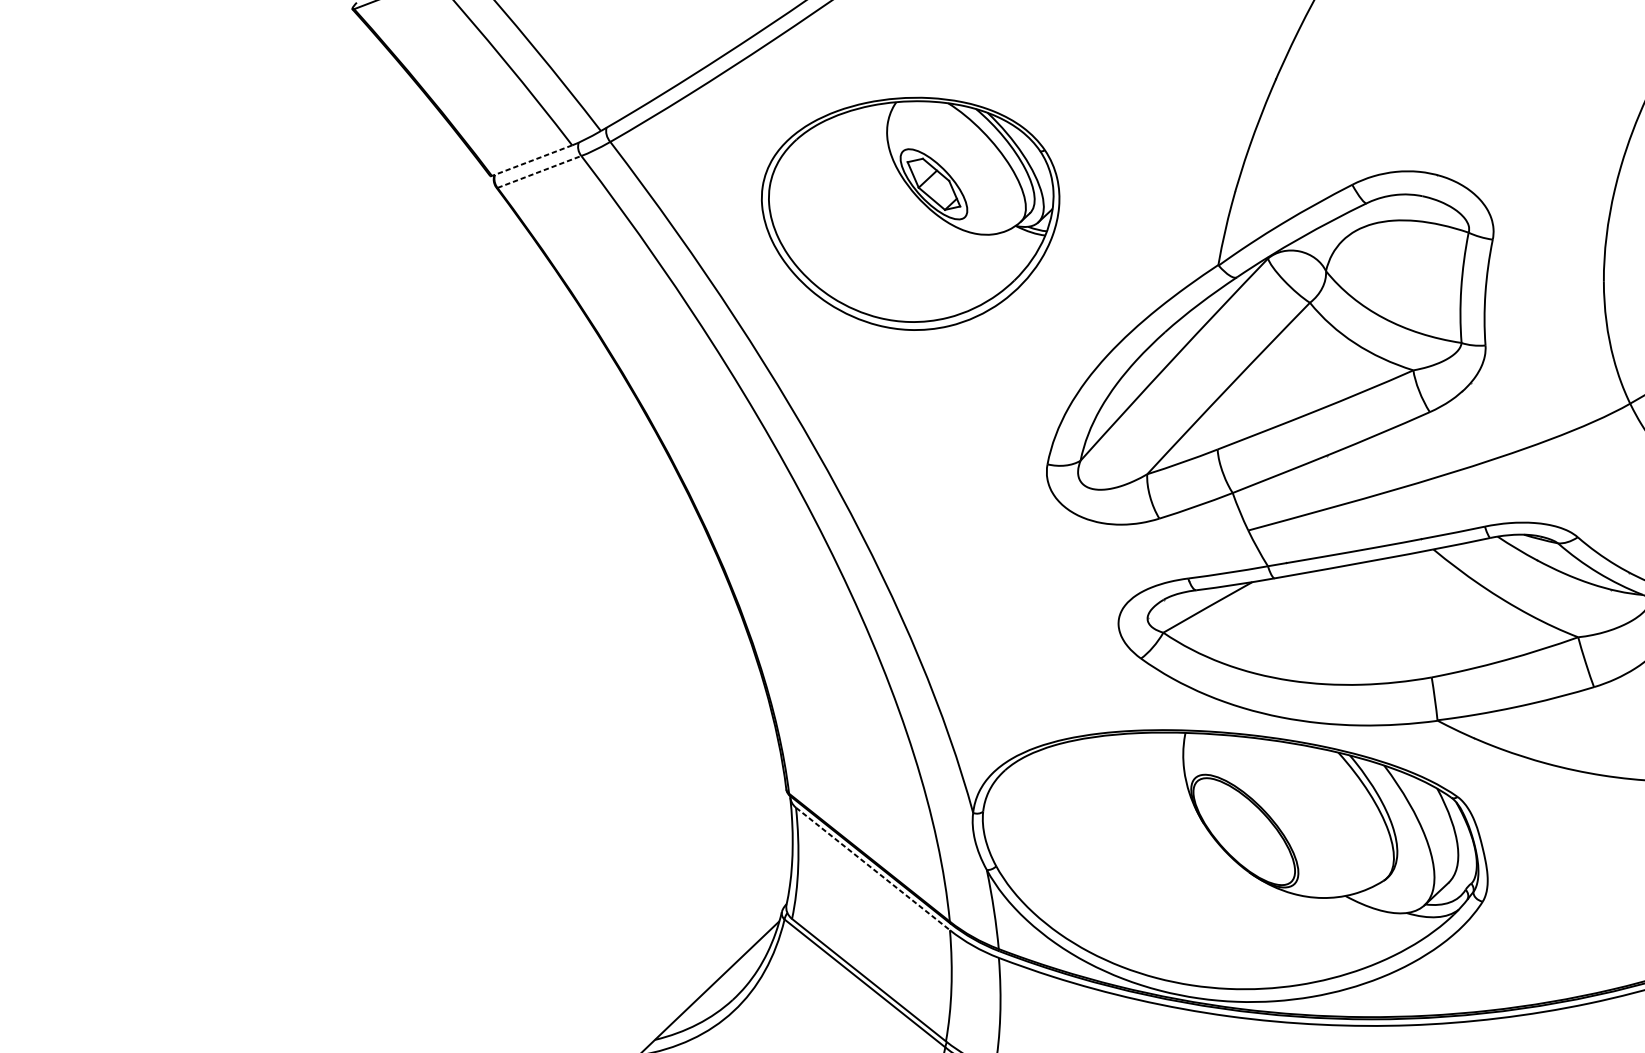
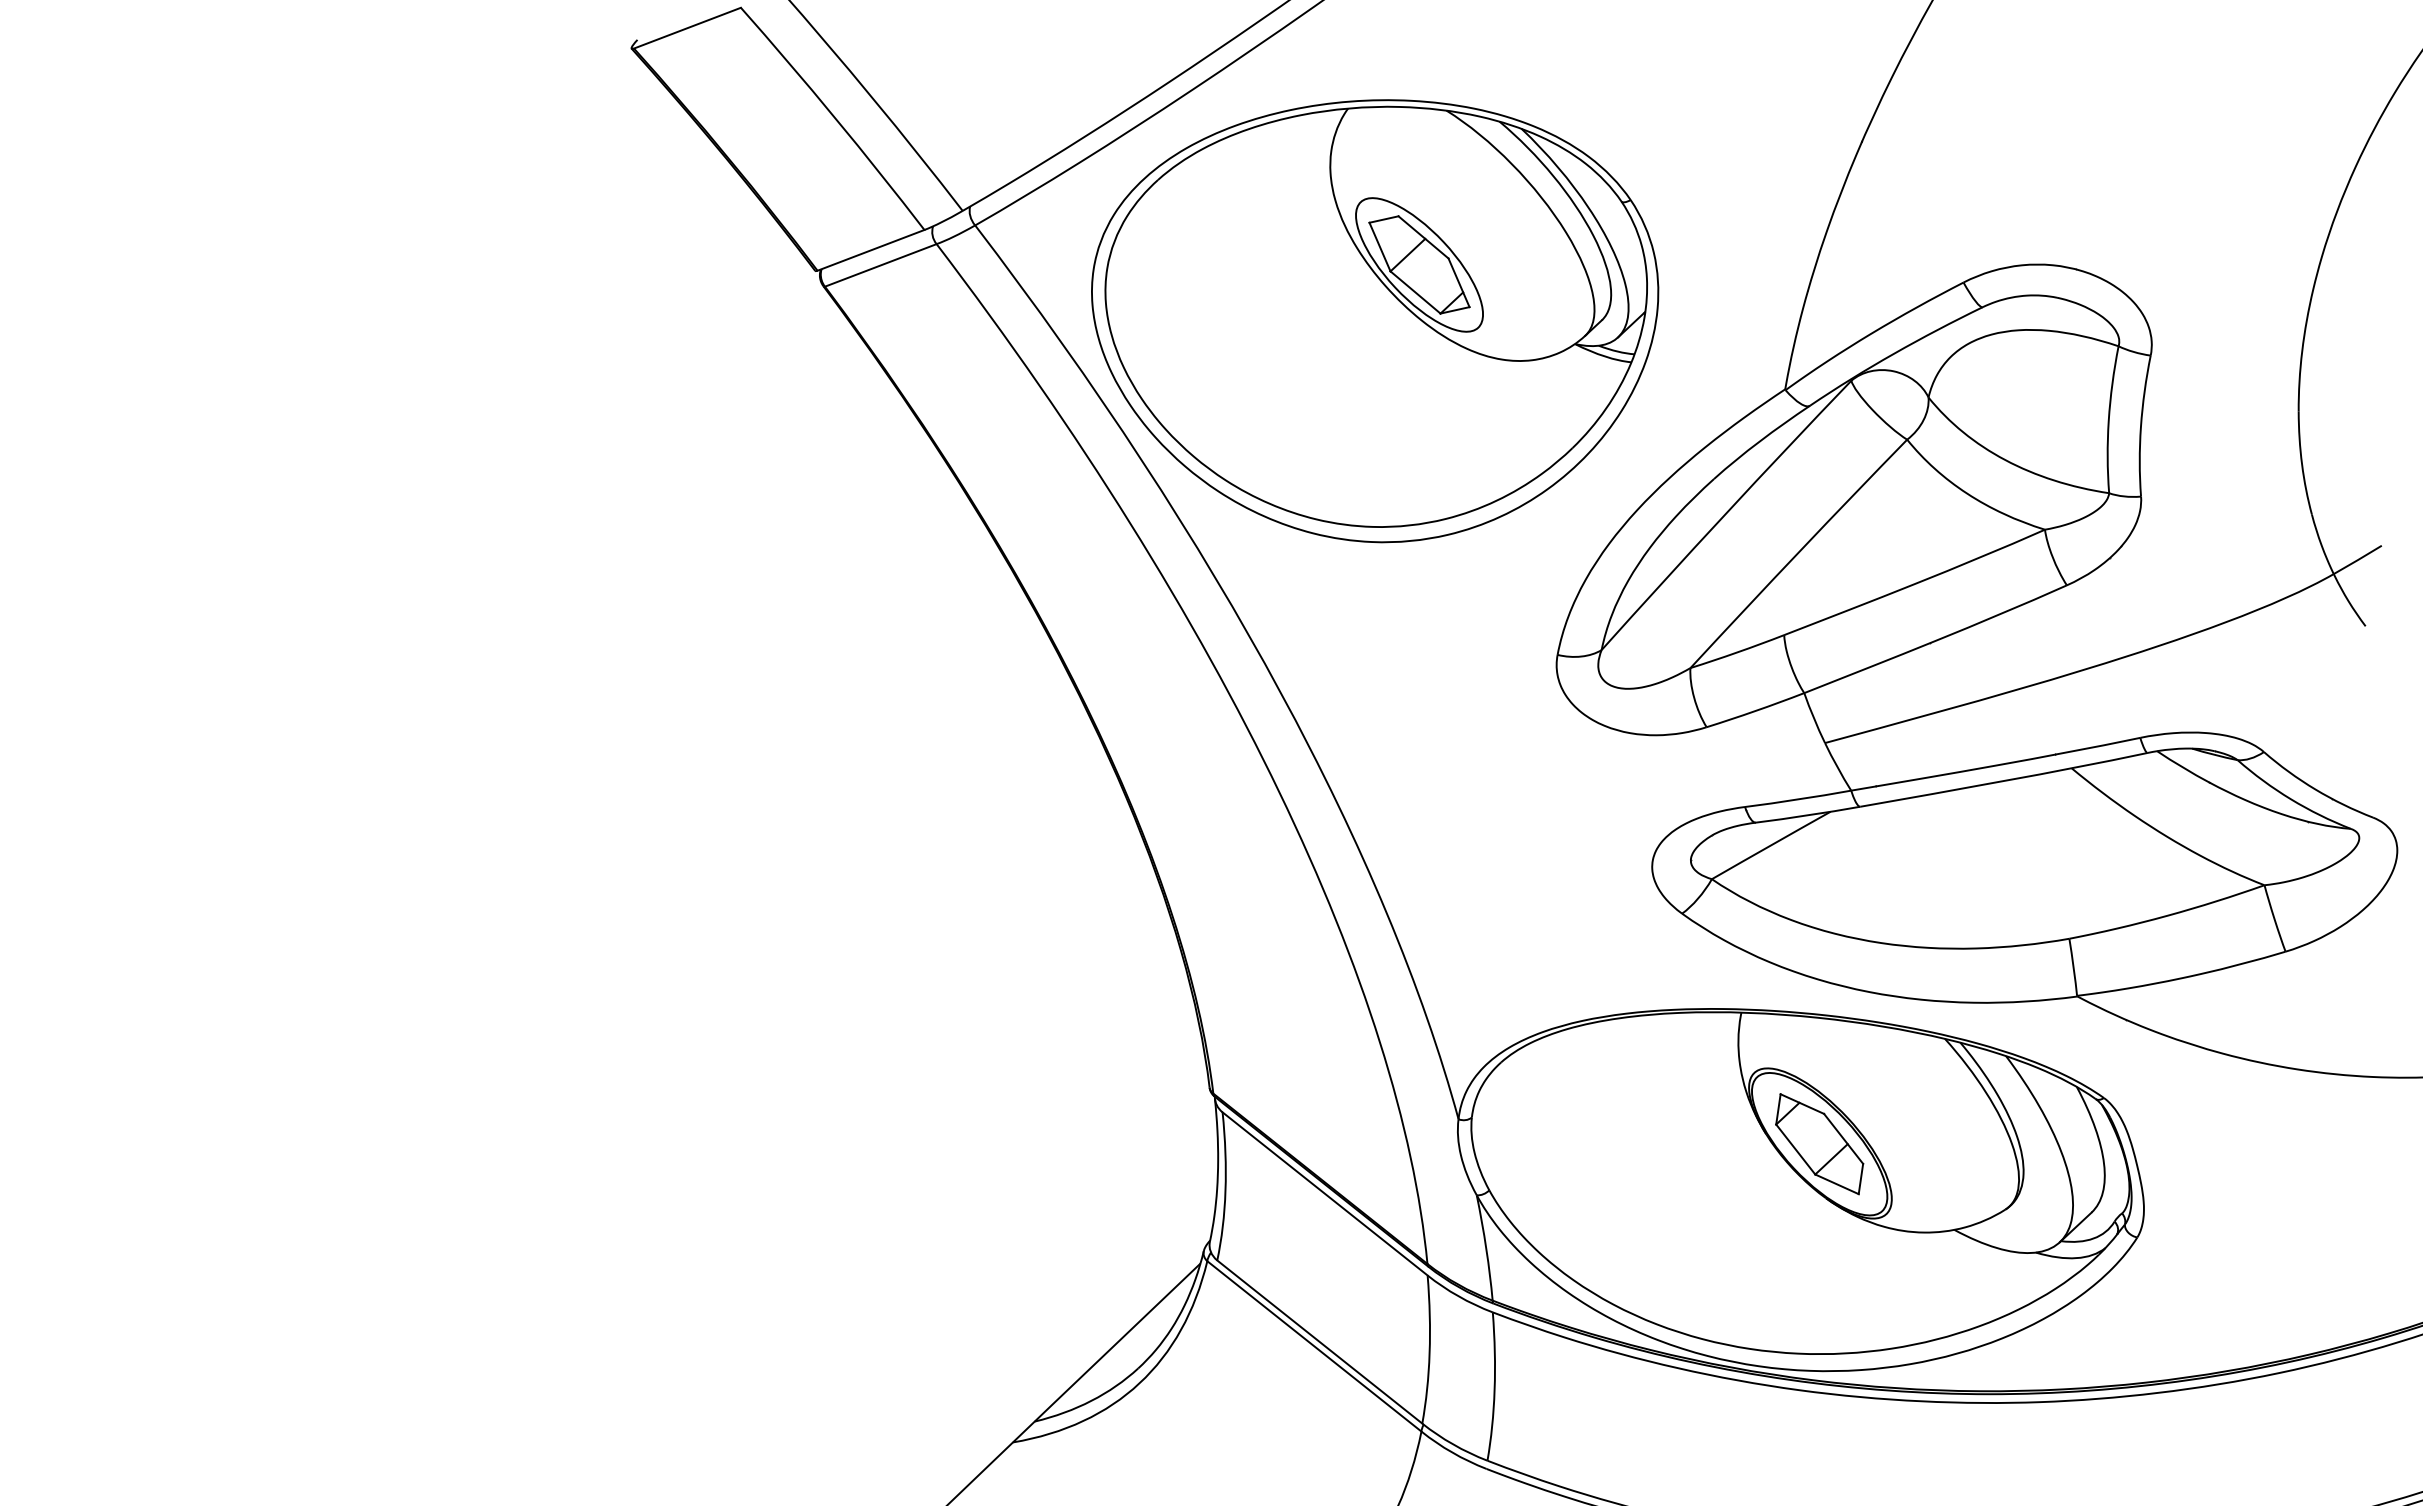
line: (531, 160) -> (870, 250), dashed -> solid
line: (539, 172) -> (880, 265), dashed -> solid
part: (910, 214) -> (1375, 321), size x1.43
part: (1244, 831) -> (1819, 1144), added
line: (873, 869) -> (1325, 1194), dashed -> solid

